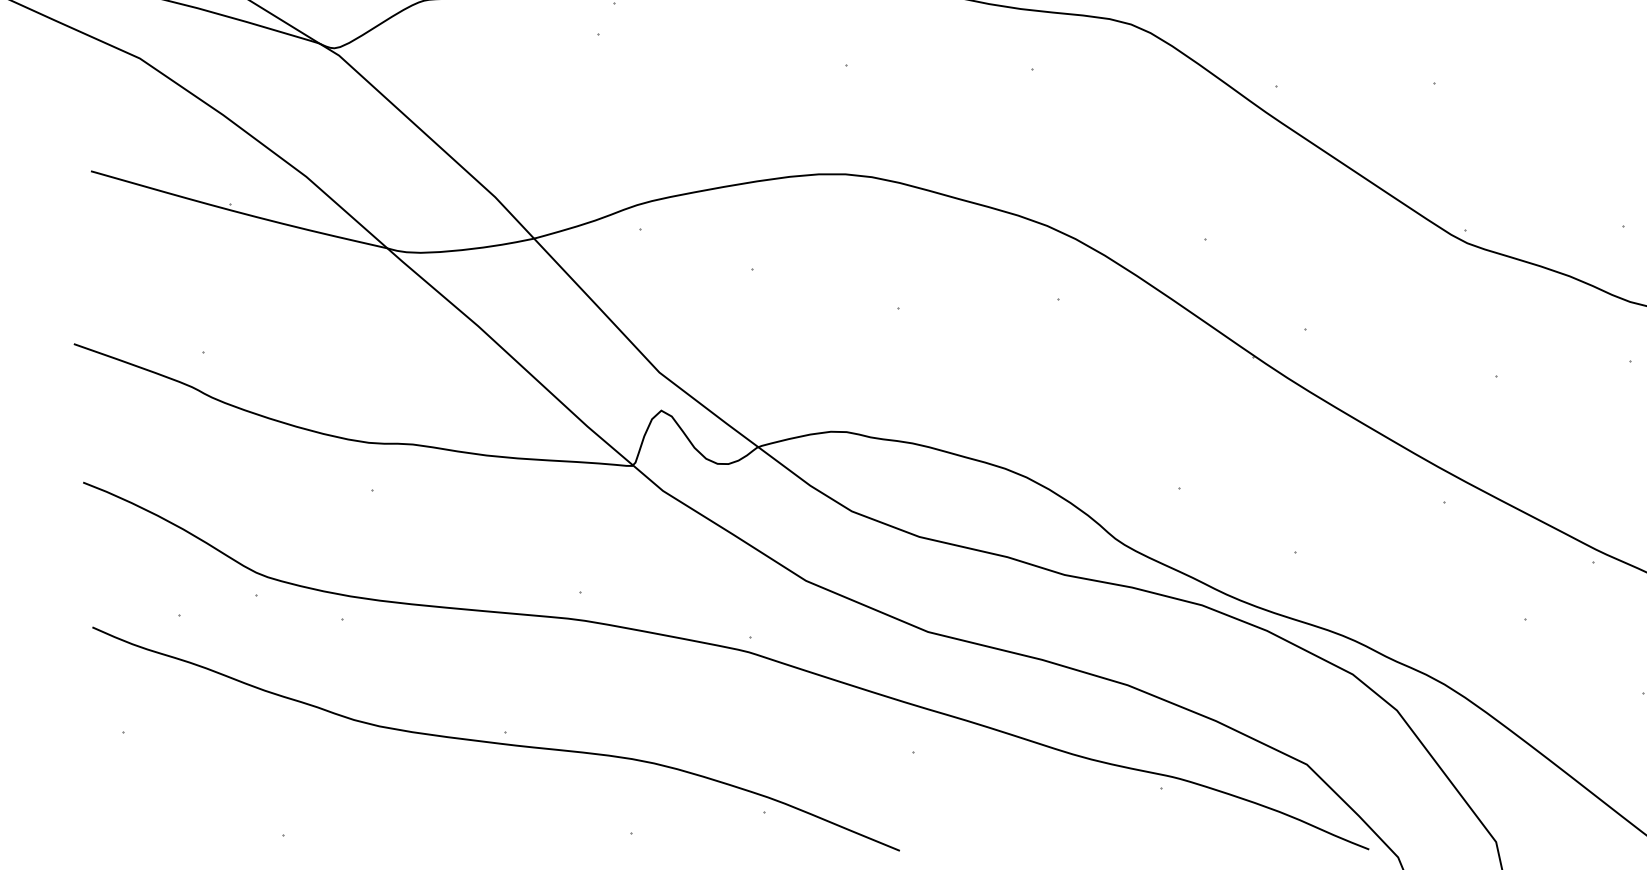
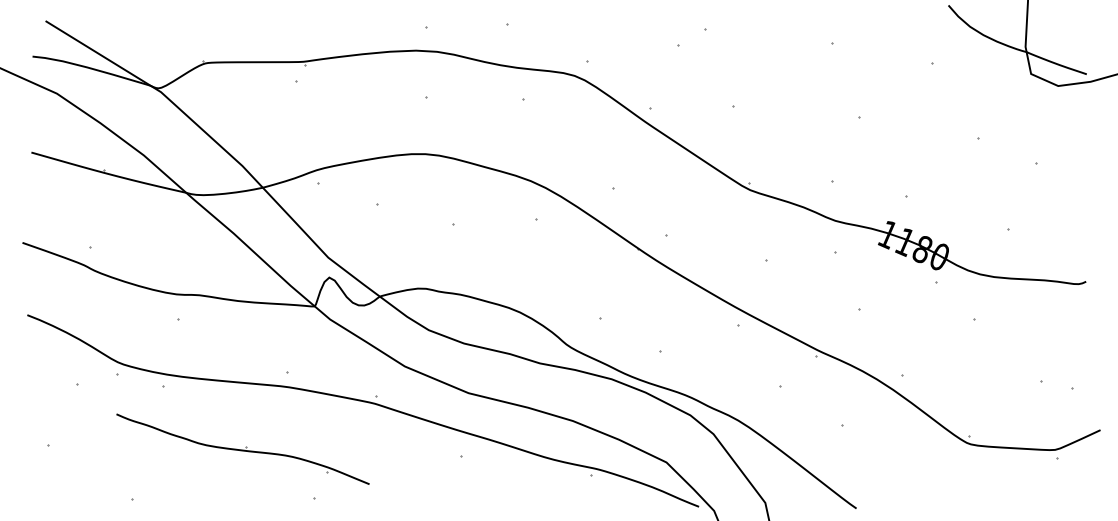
part: (495, 739) -> (242, 449), size x0.6

